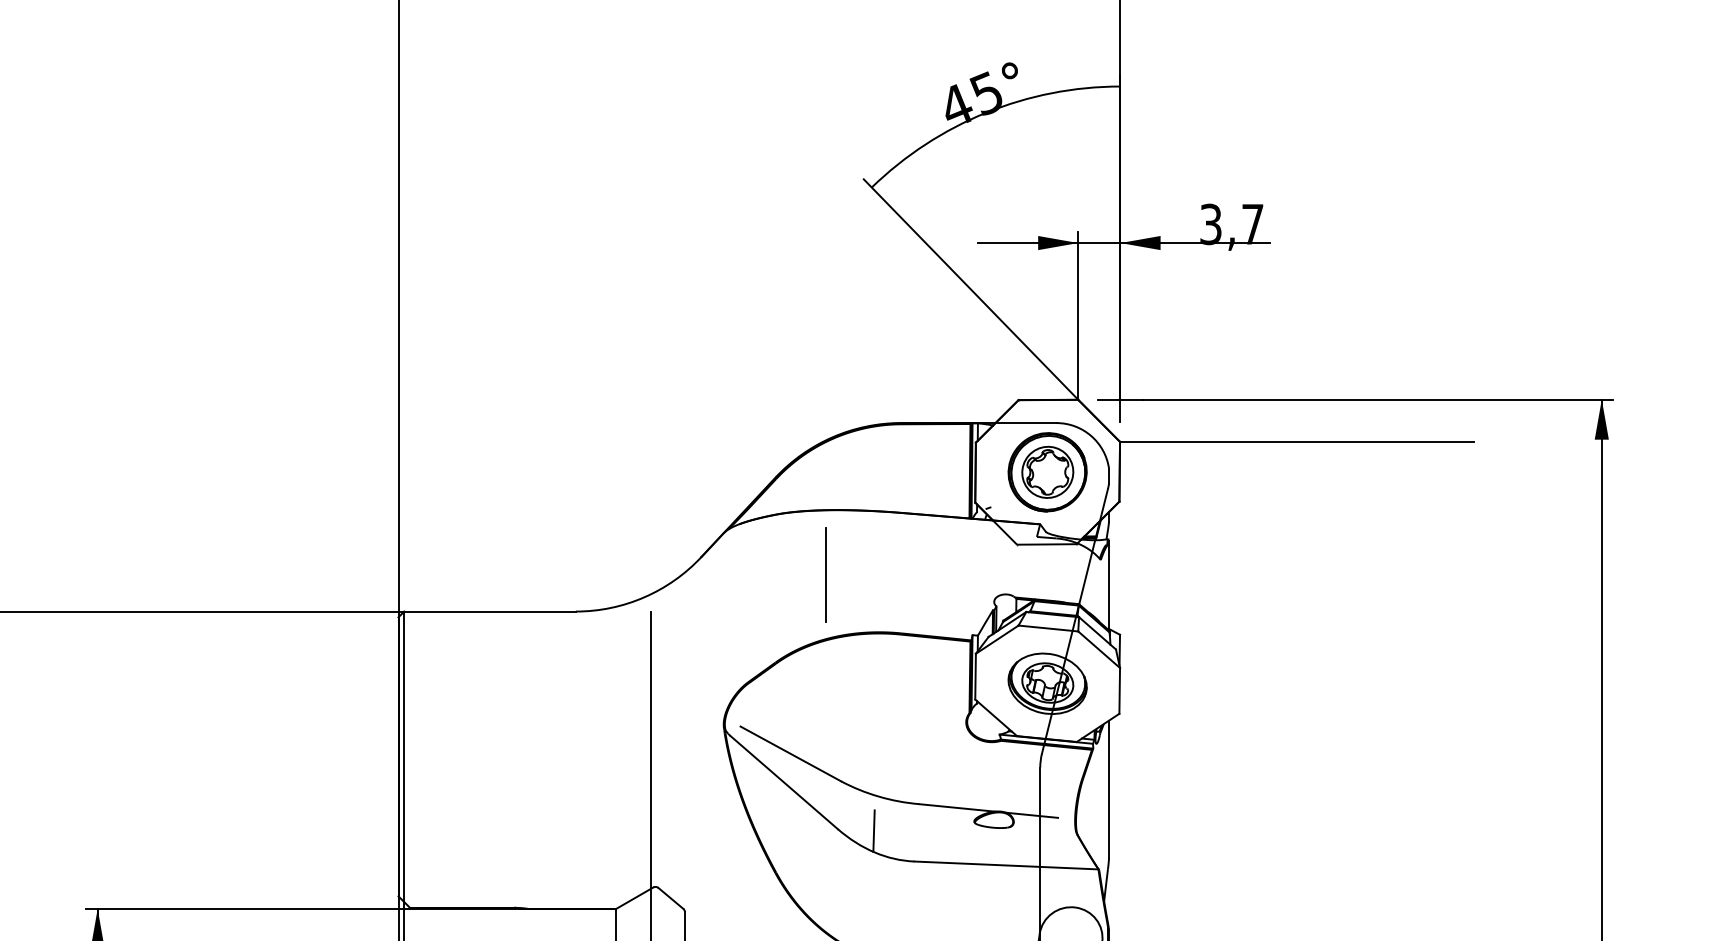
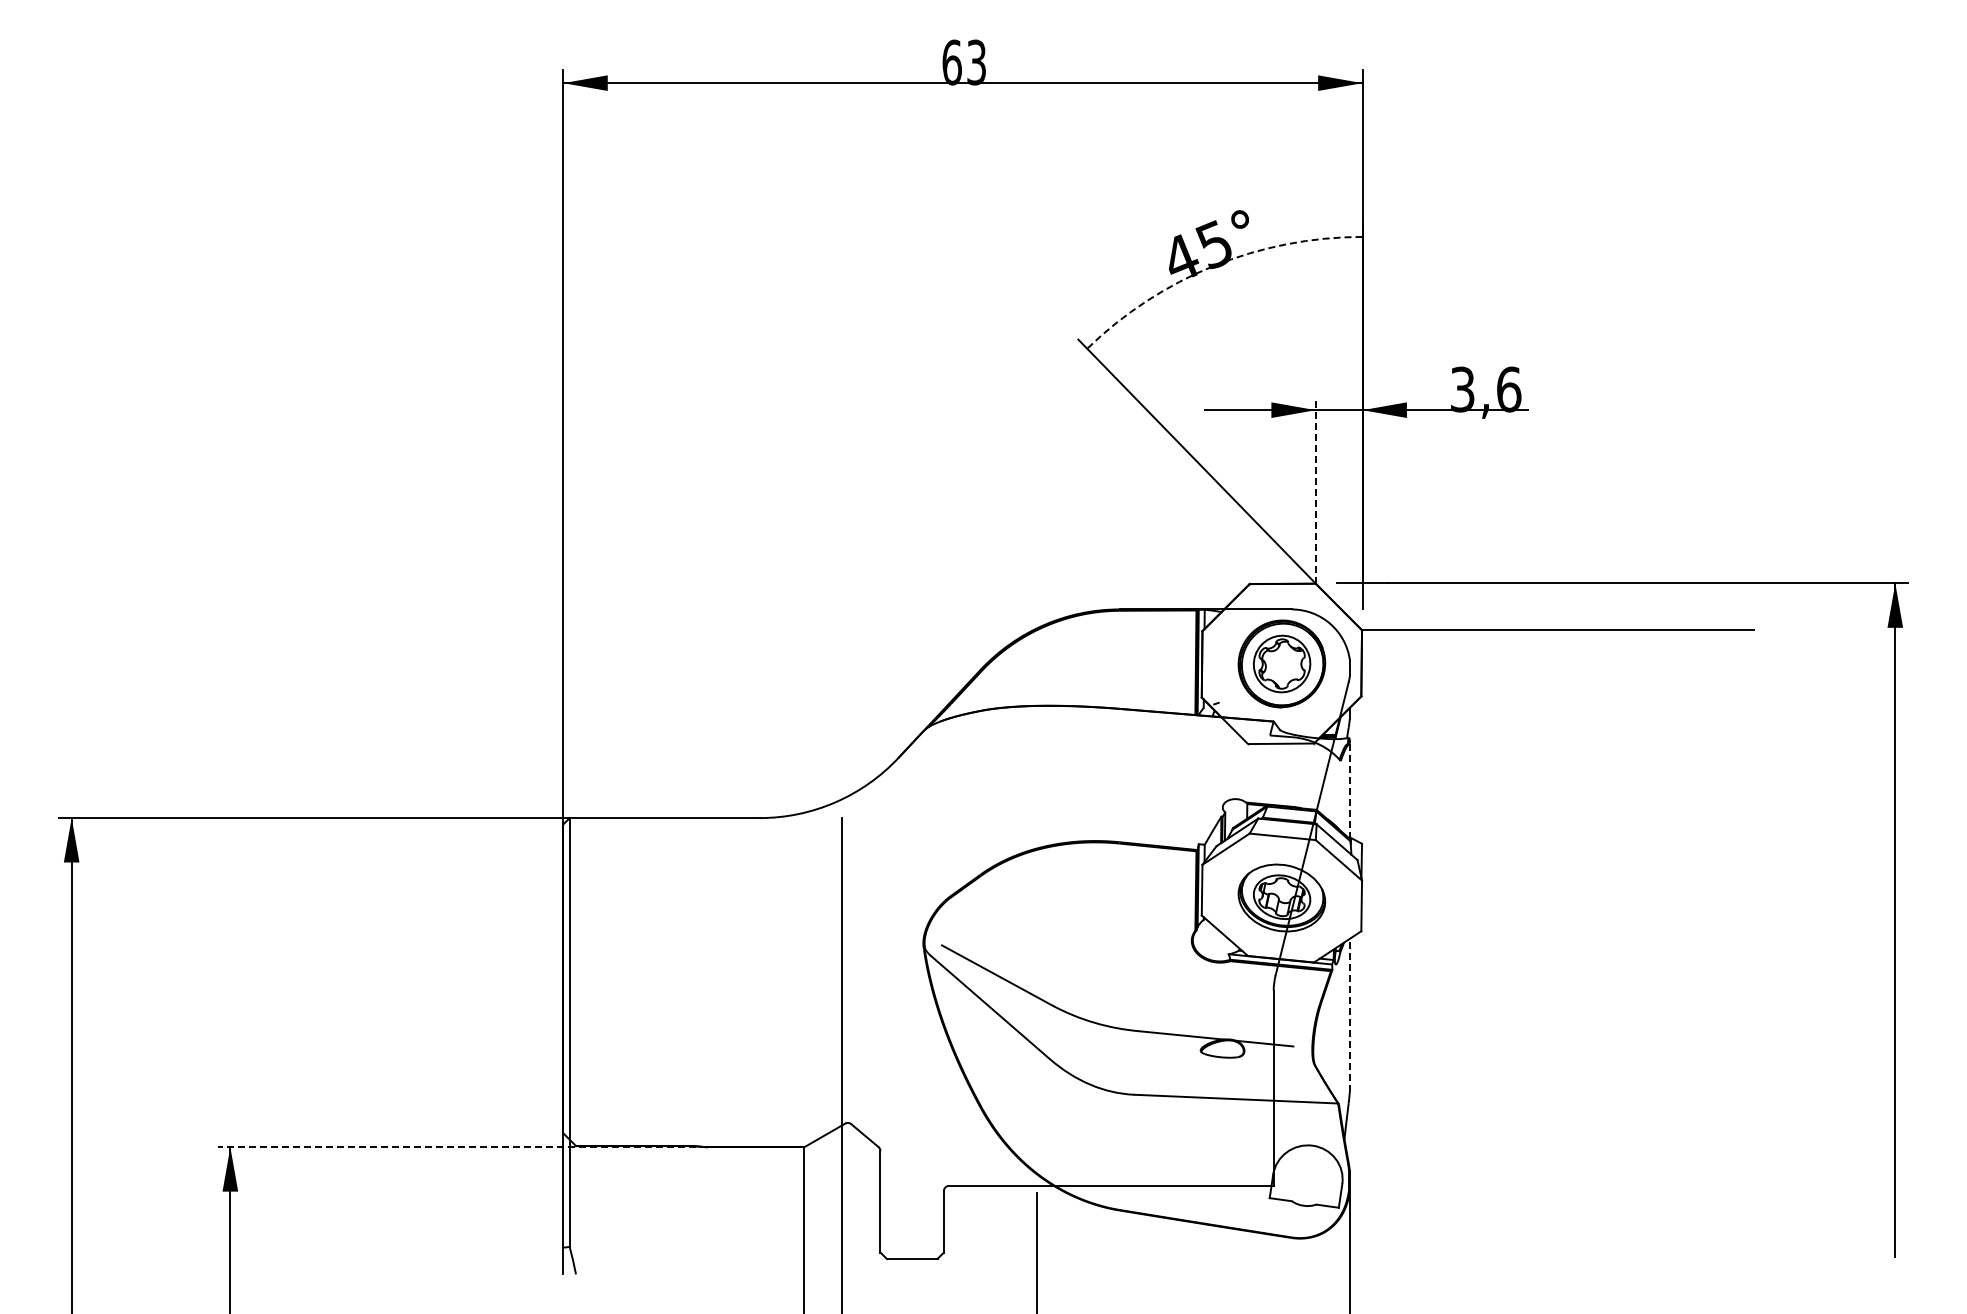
arc: (985, 112) -> (1213, 265), solid -> dashed
text: (1253, 224) -> (1509, 389), 3,7 -> 3,6
line: (1078, 315) -> (1315, 490), solid -> dashed
line: (825, 573) -> (1036, 776), removed
line: (1108, 587) -> (1349, 791), solid -> dashed
line: (1108, 789) -> (1349, 1014), solid -> dashed
line: (873, 831) -> (1089, 1061), removed
line: (306, 909) -> (461, 1147), solid -> dashed

